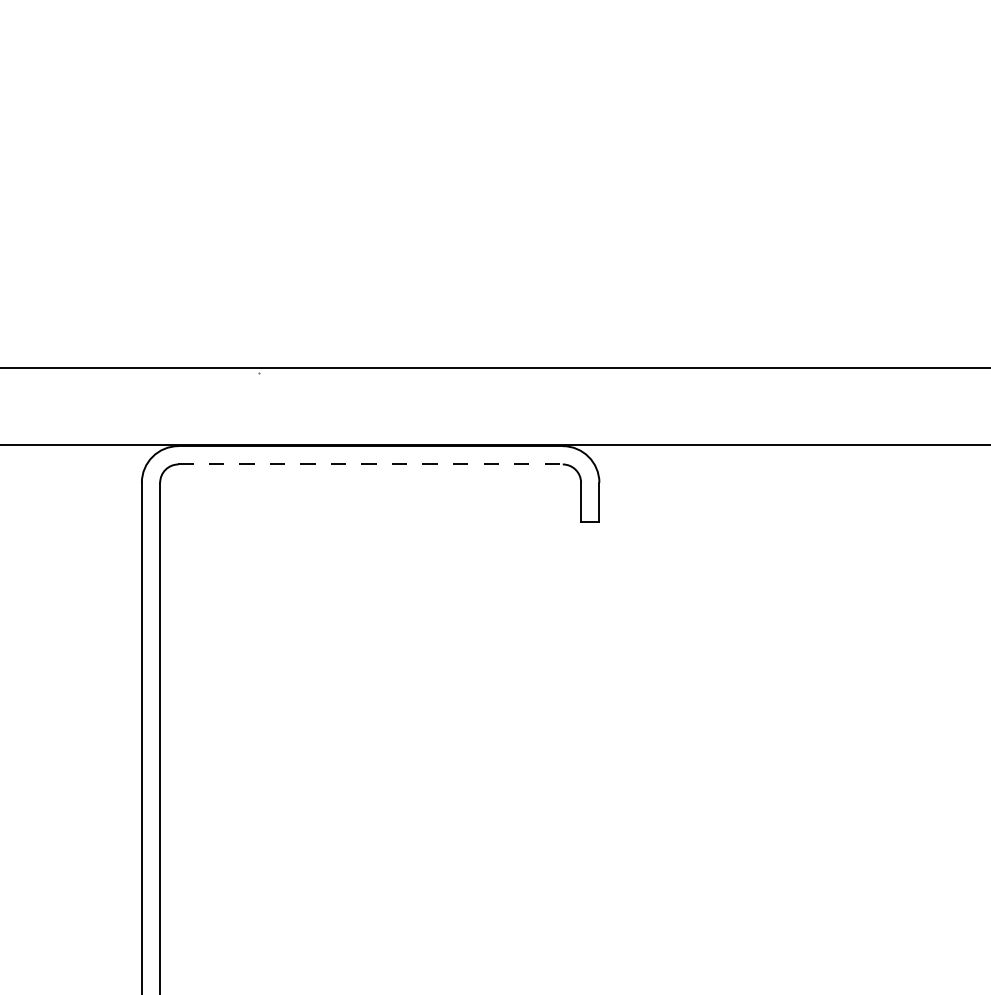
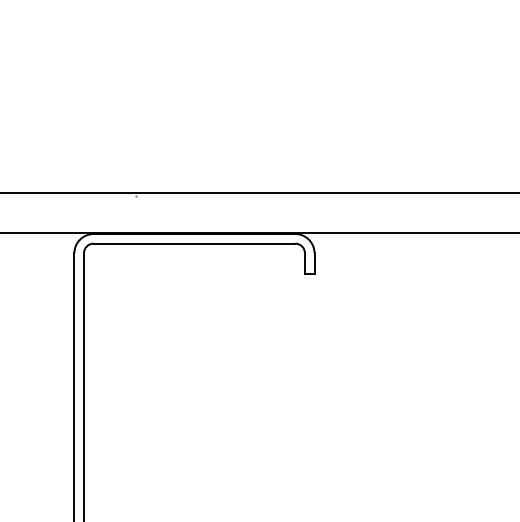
line: (370, 464) -> (194, 243), dashed -> solid

